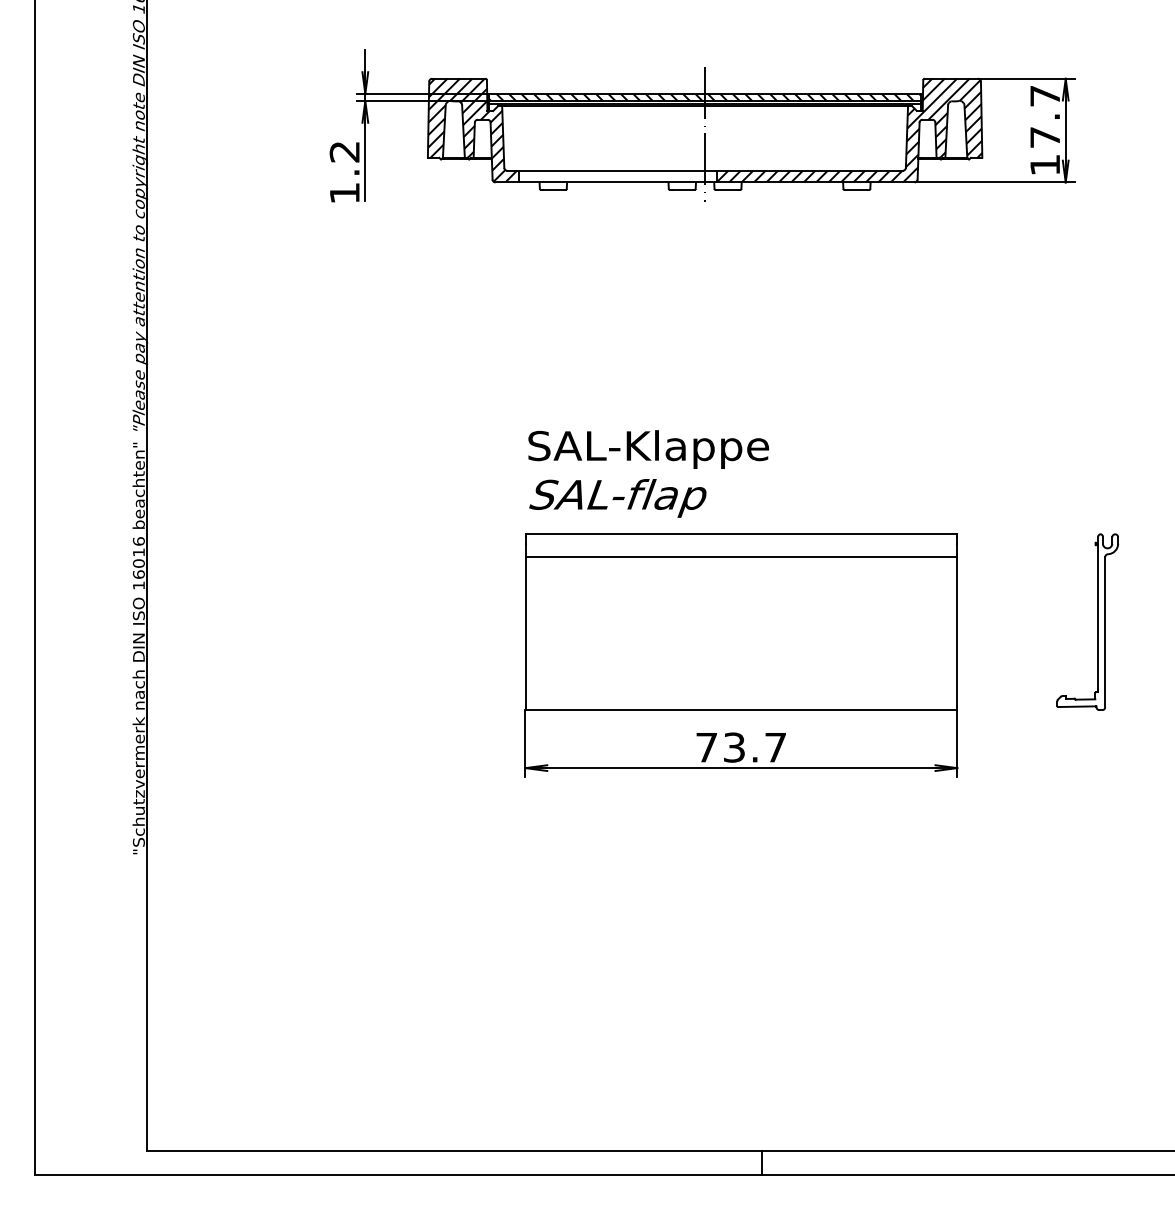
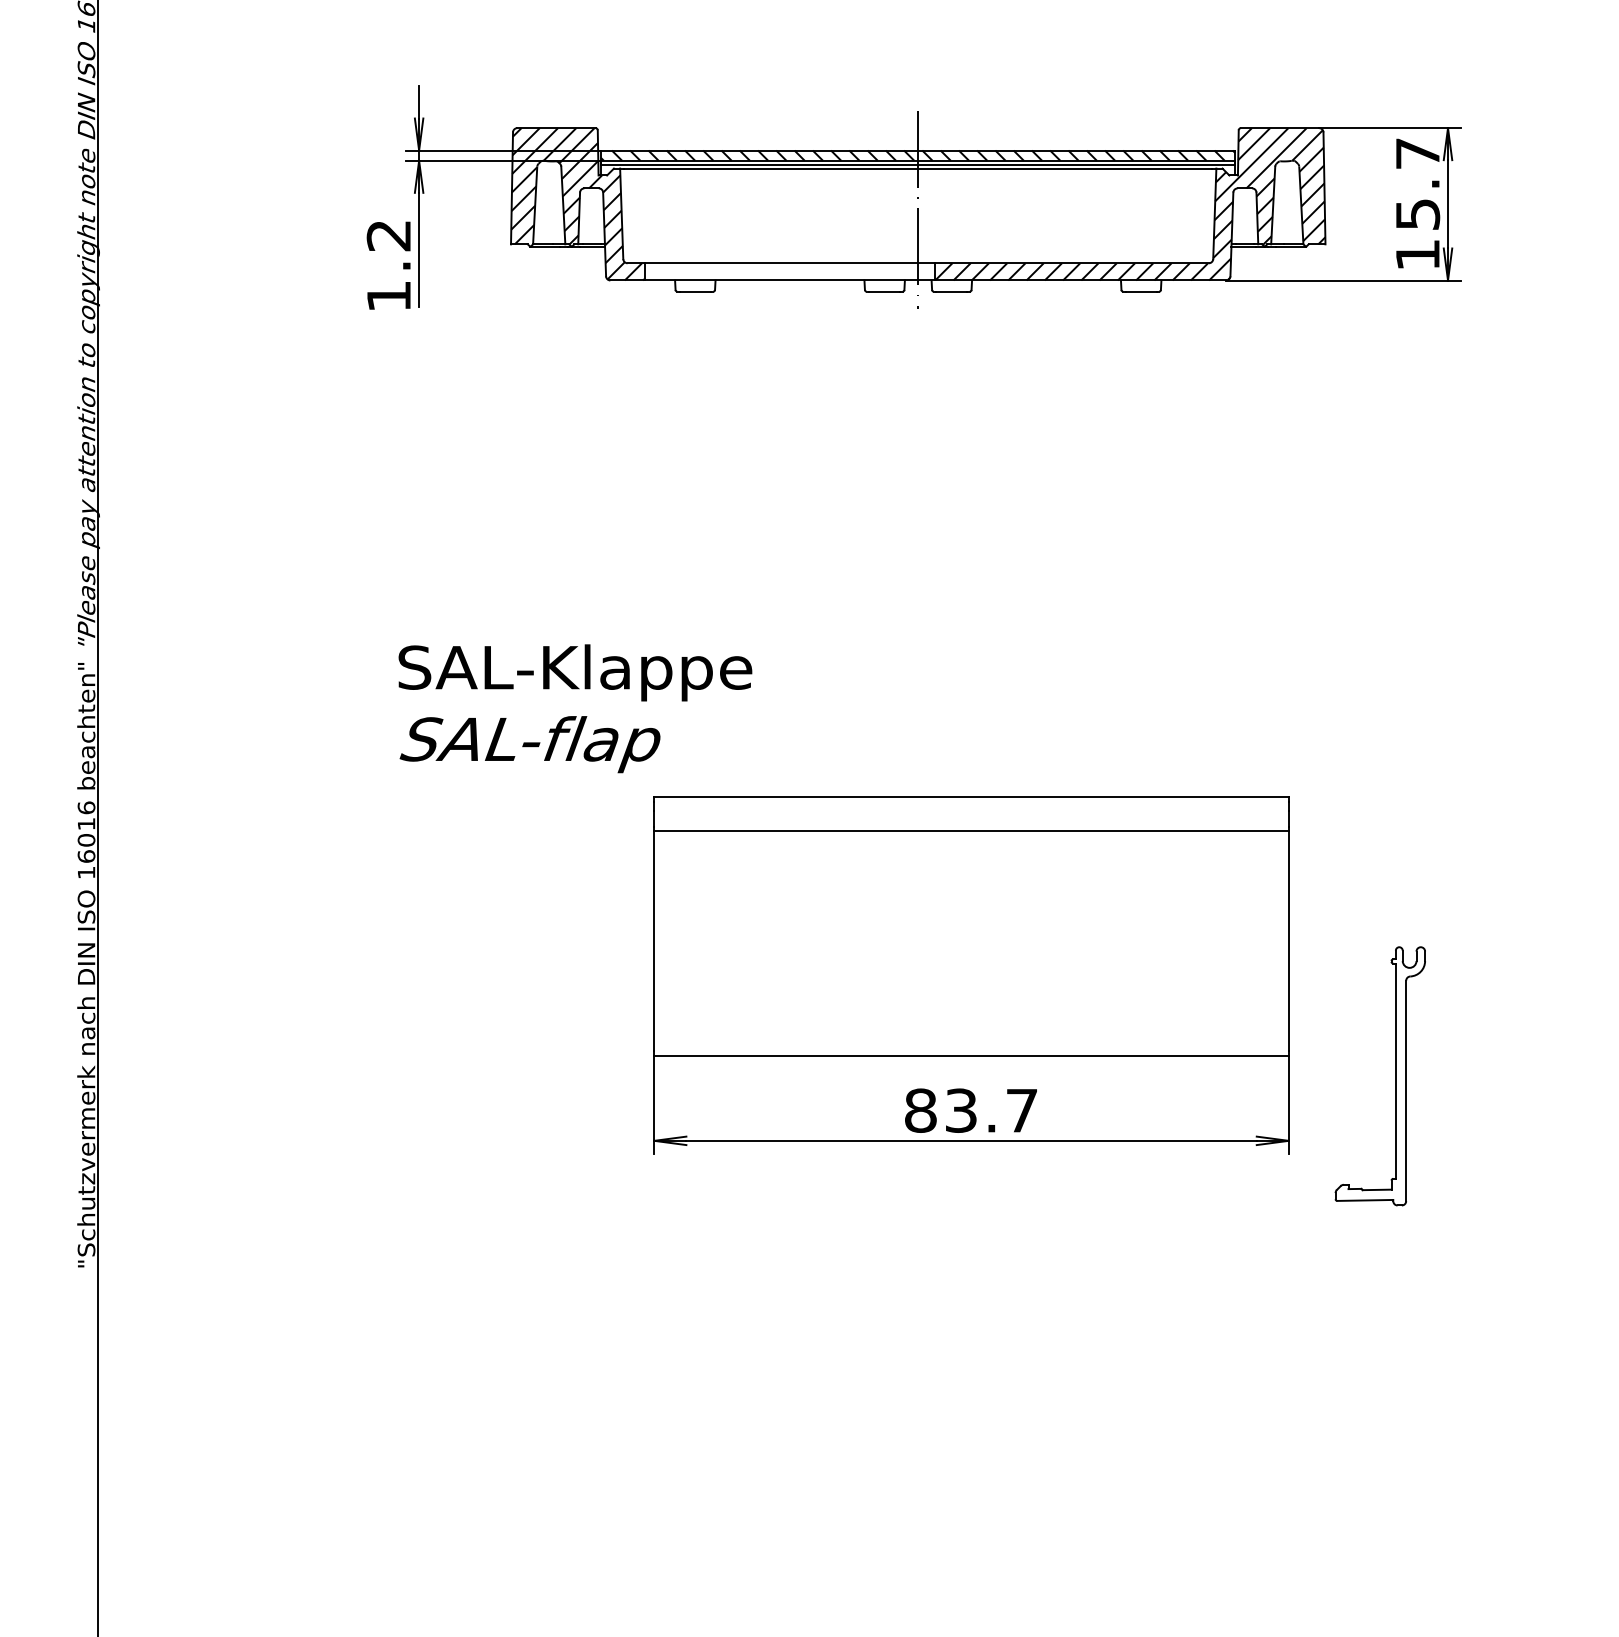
text: (1045, 137) -> (1418, 214), 17.7 -> 15.7
text: (648, 473) -> (575, 708), moved
part: (1097, 621) -> (1394, 1075), moved
text: (706, 747) -> (920, 1110), 73.7 -> 83.7

